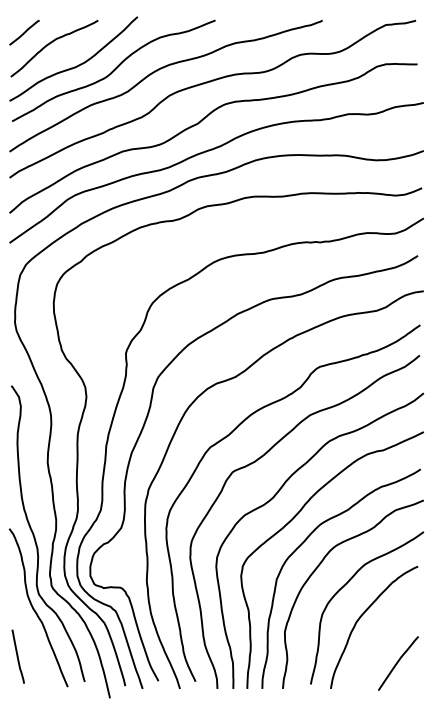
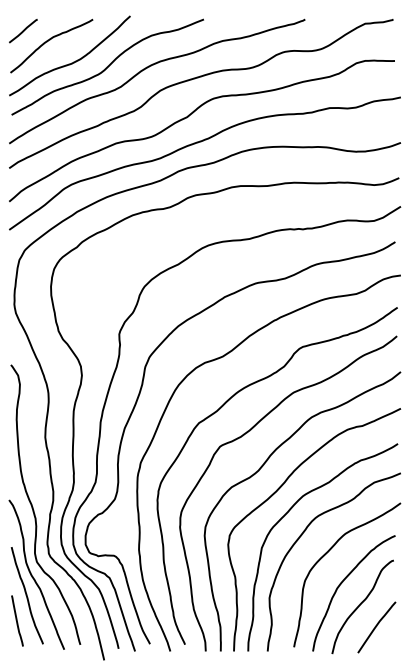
curve: (27, 629) -> (26, 595), added
curve: (382, 639) -> (361, 604), added

